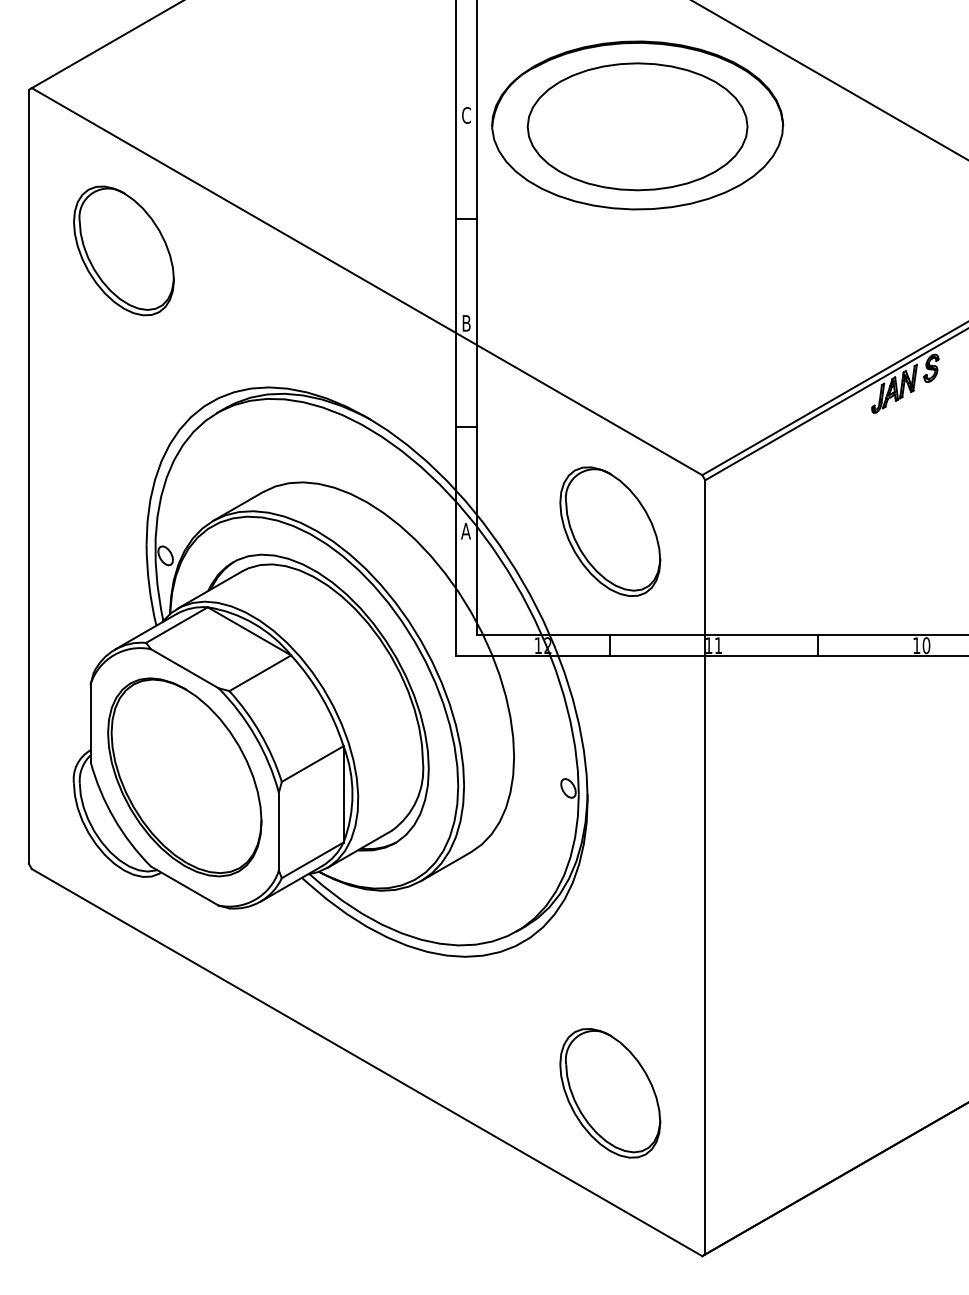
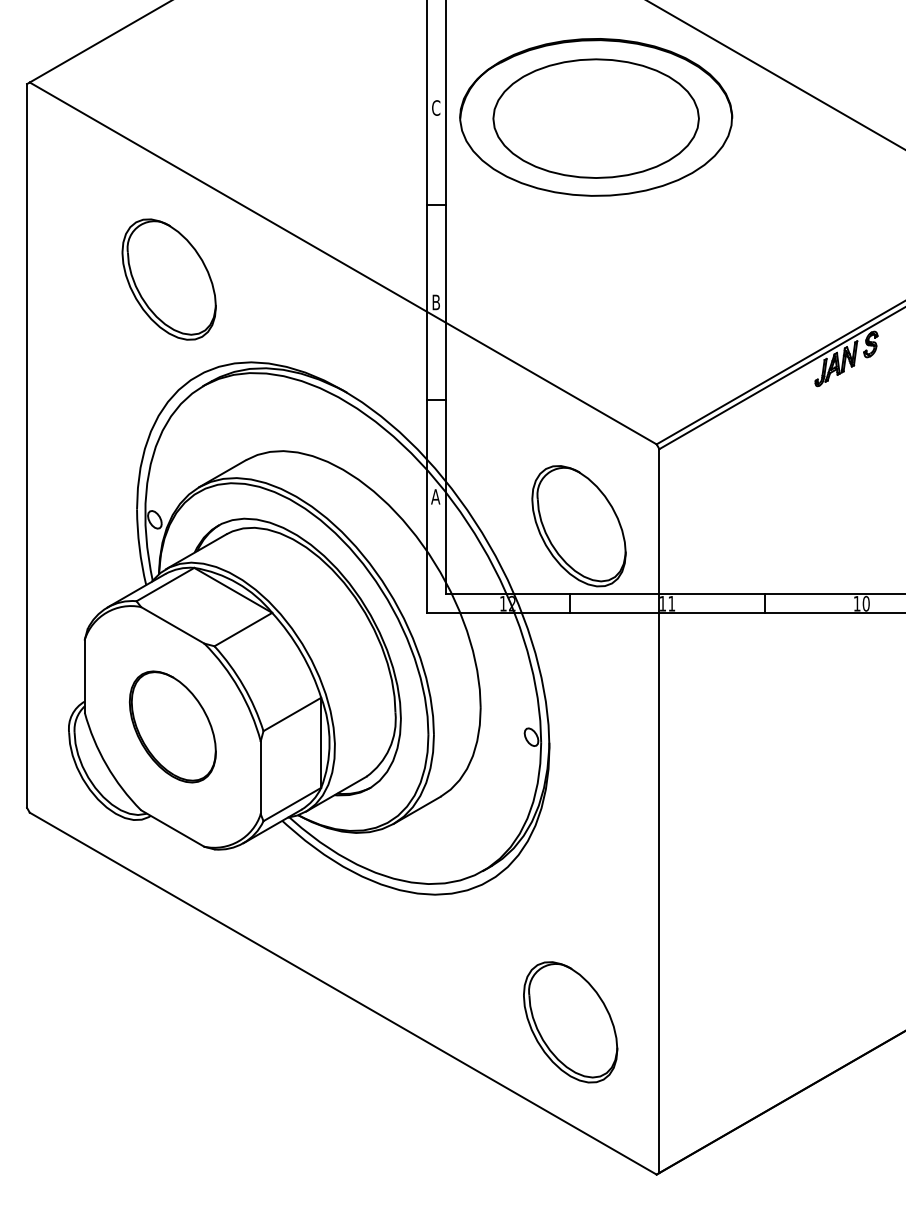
part: (123, 250) -> (168, 279), moved
part: (610, 531) -> (579, 526), moved
part: (184, 777) -> (172, 727), size x0.6

